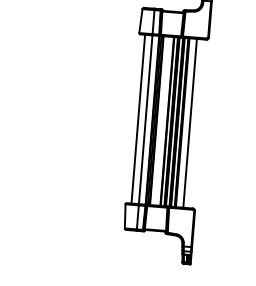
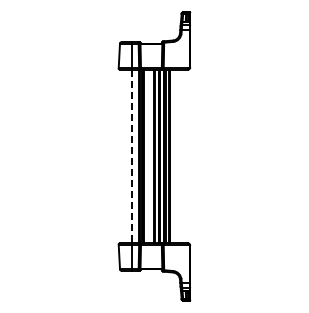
line: (138, 119) -> (124, 156), removed
line: (145, 119) -> (132, 156), solid -> dashed
line: (190, 123) -> (178, 156), removed

